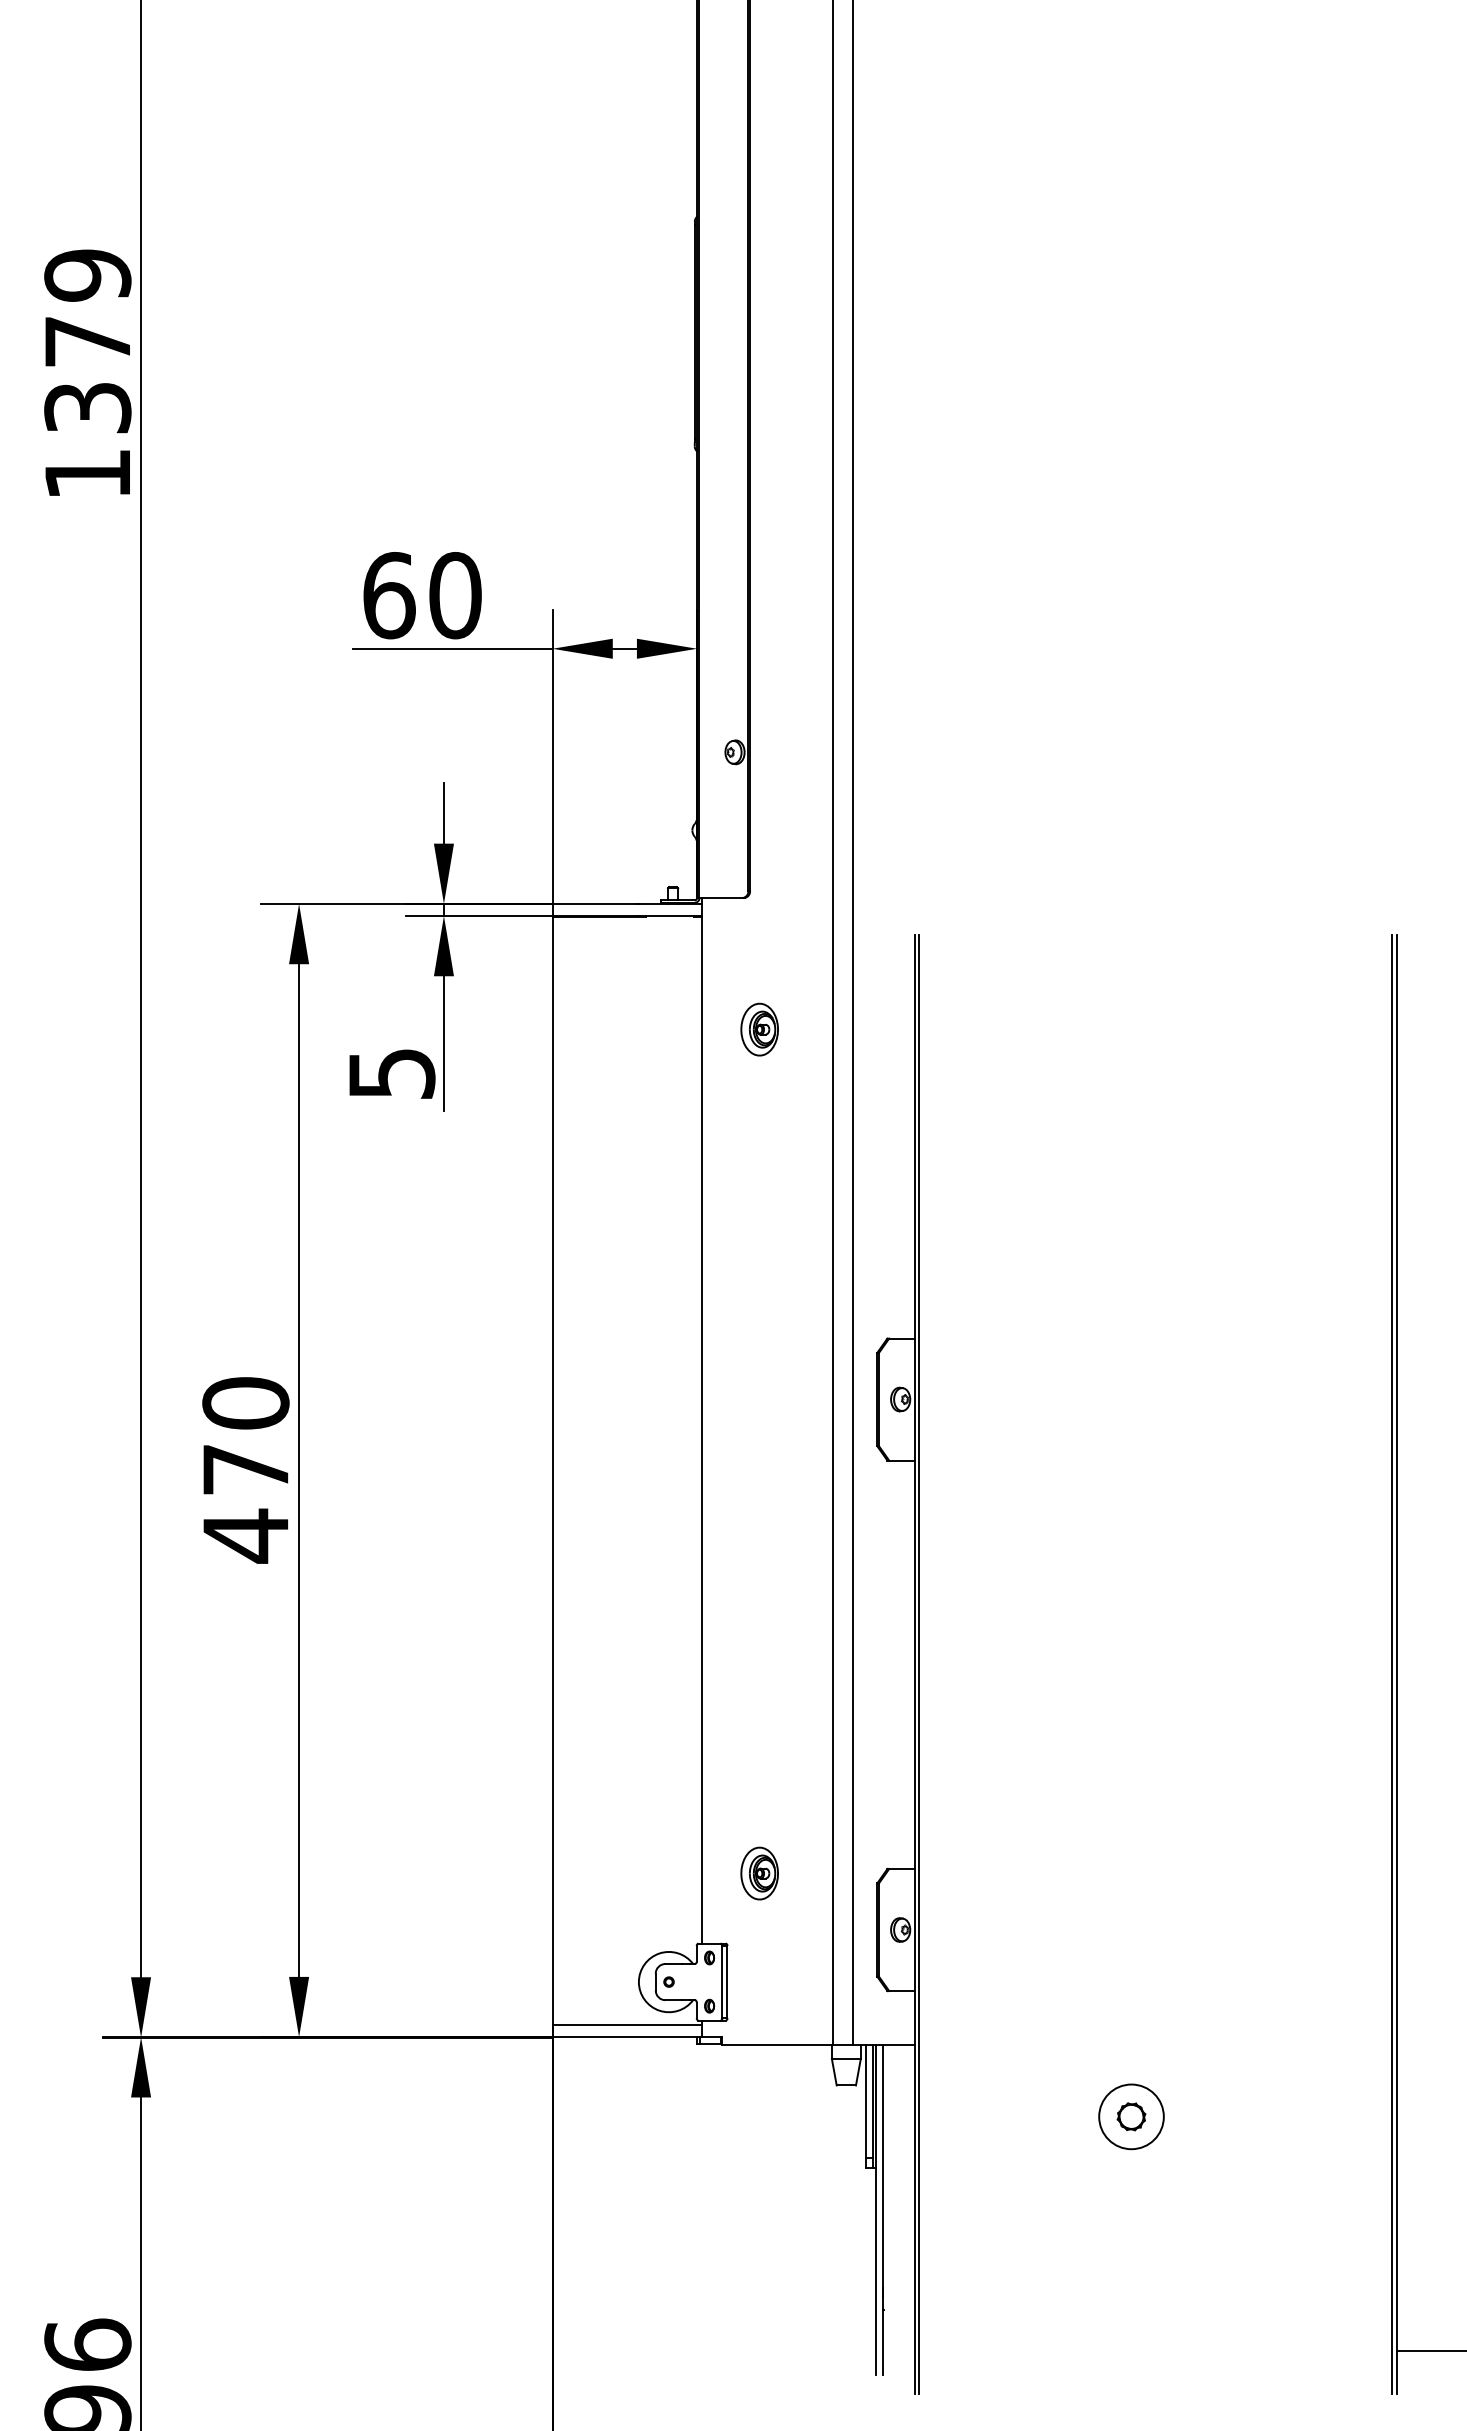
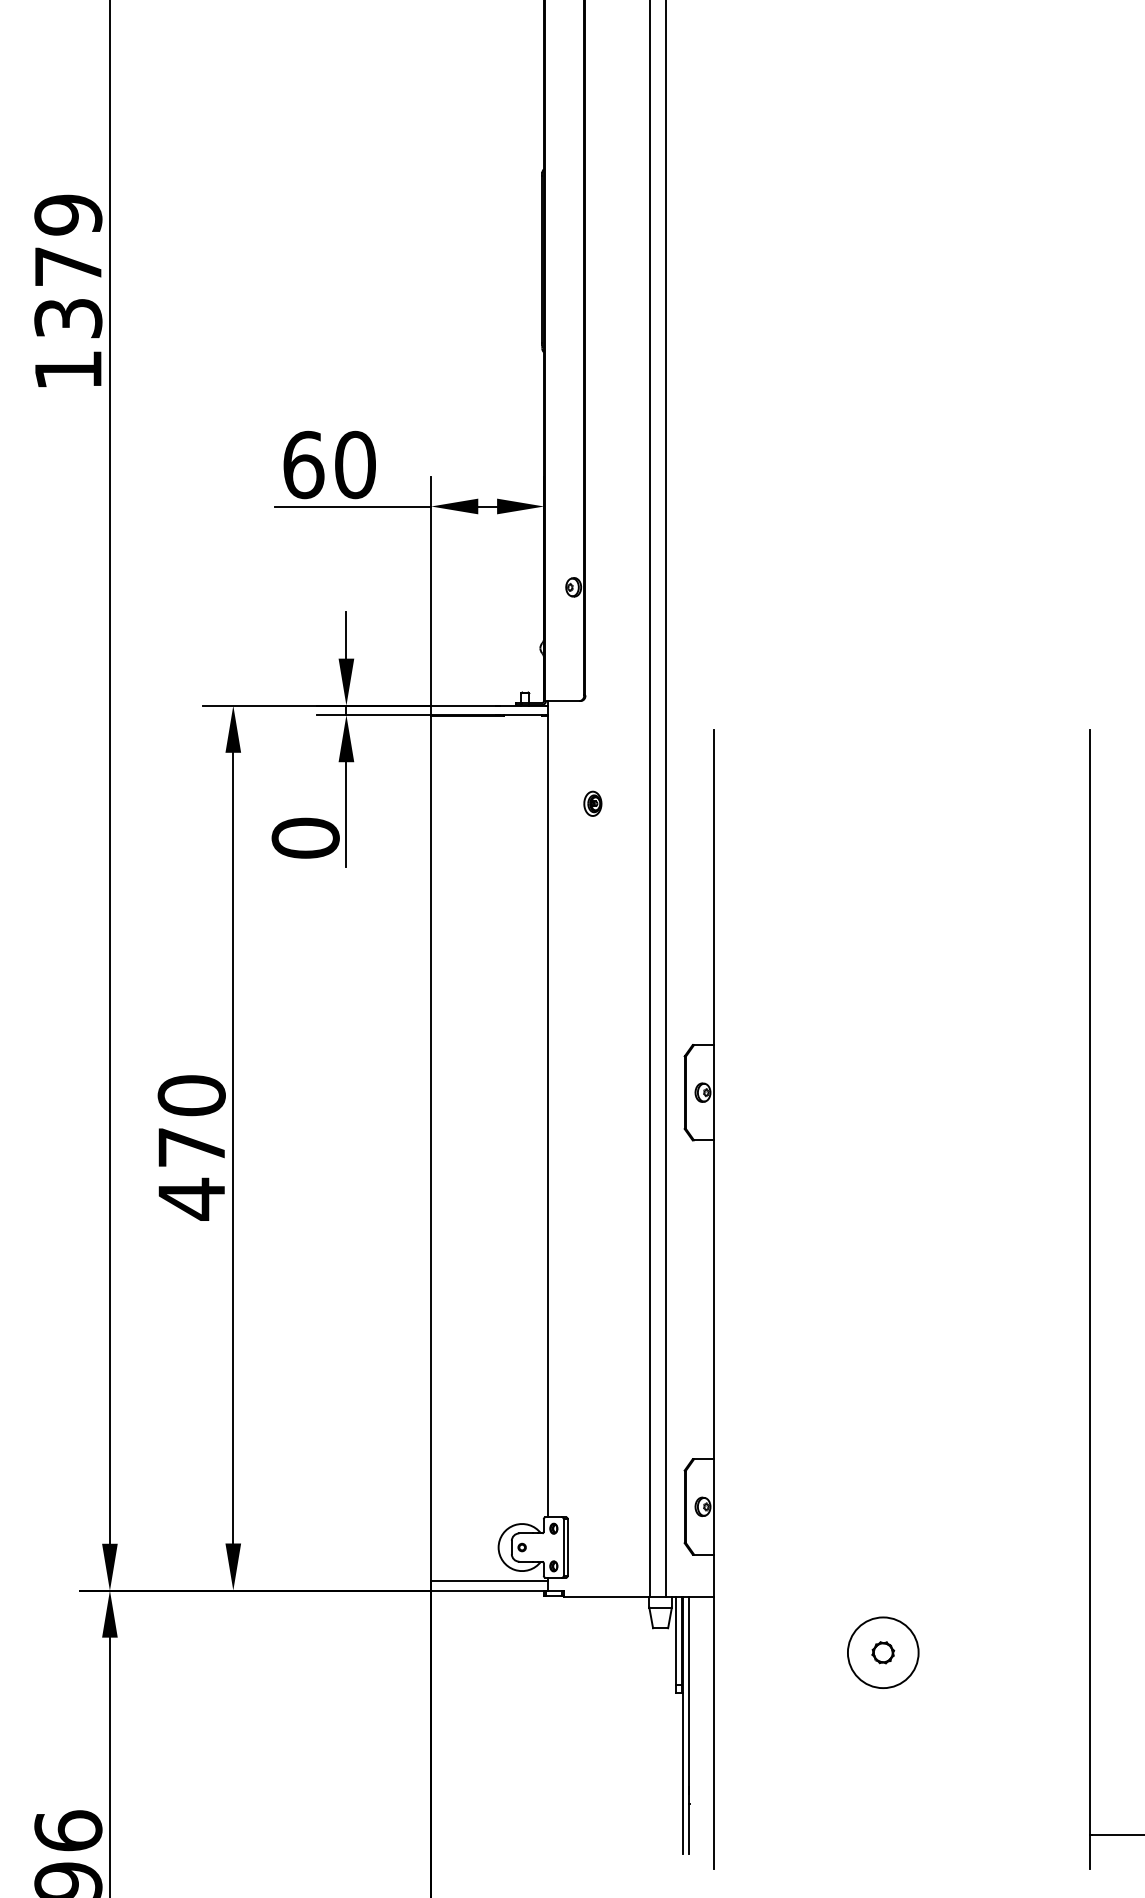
part: (759, 1029) -> (592, 803), size x0.6
text: (391, 1073) -> (305, 838), 5 -> 0
line: (919, 1664) -> (717, 1299), removed
line: (1391, 1664) -> (1086, 1299), removed
part: (759, 1873) -> (592, 1462), removed
circle: (1131, 2116) -> (883, 1652), size x1.4

